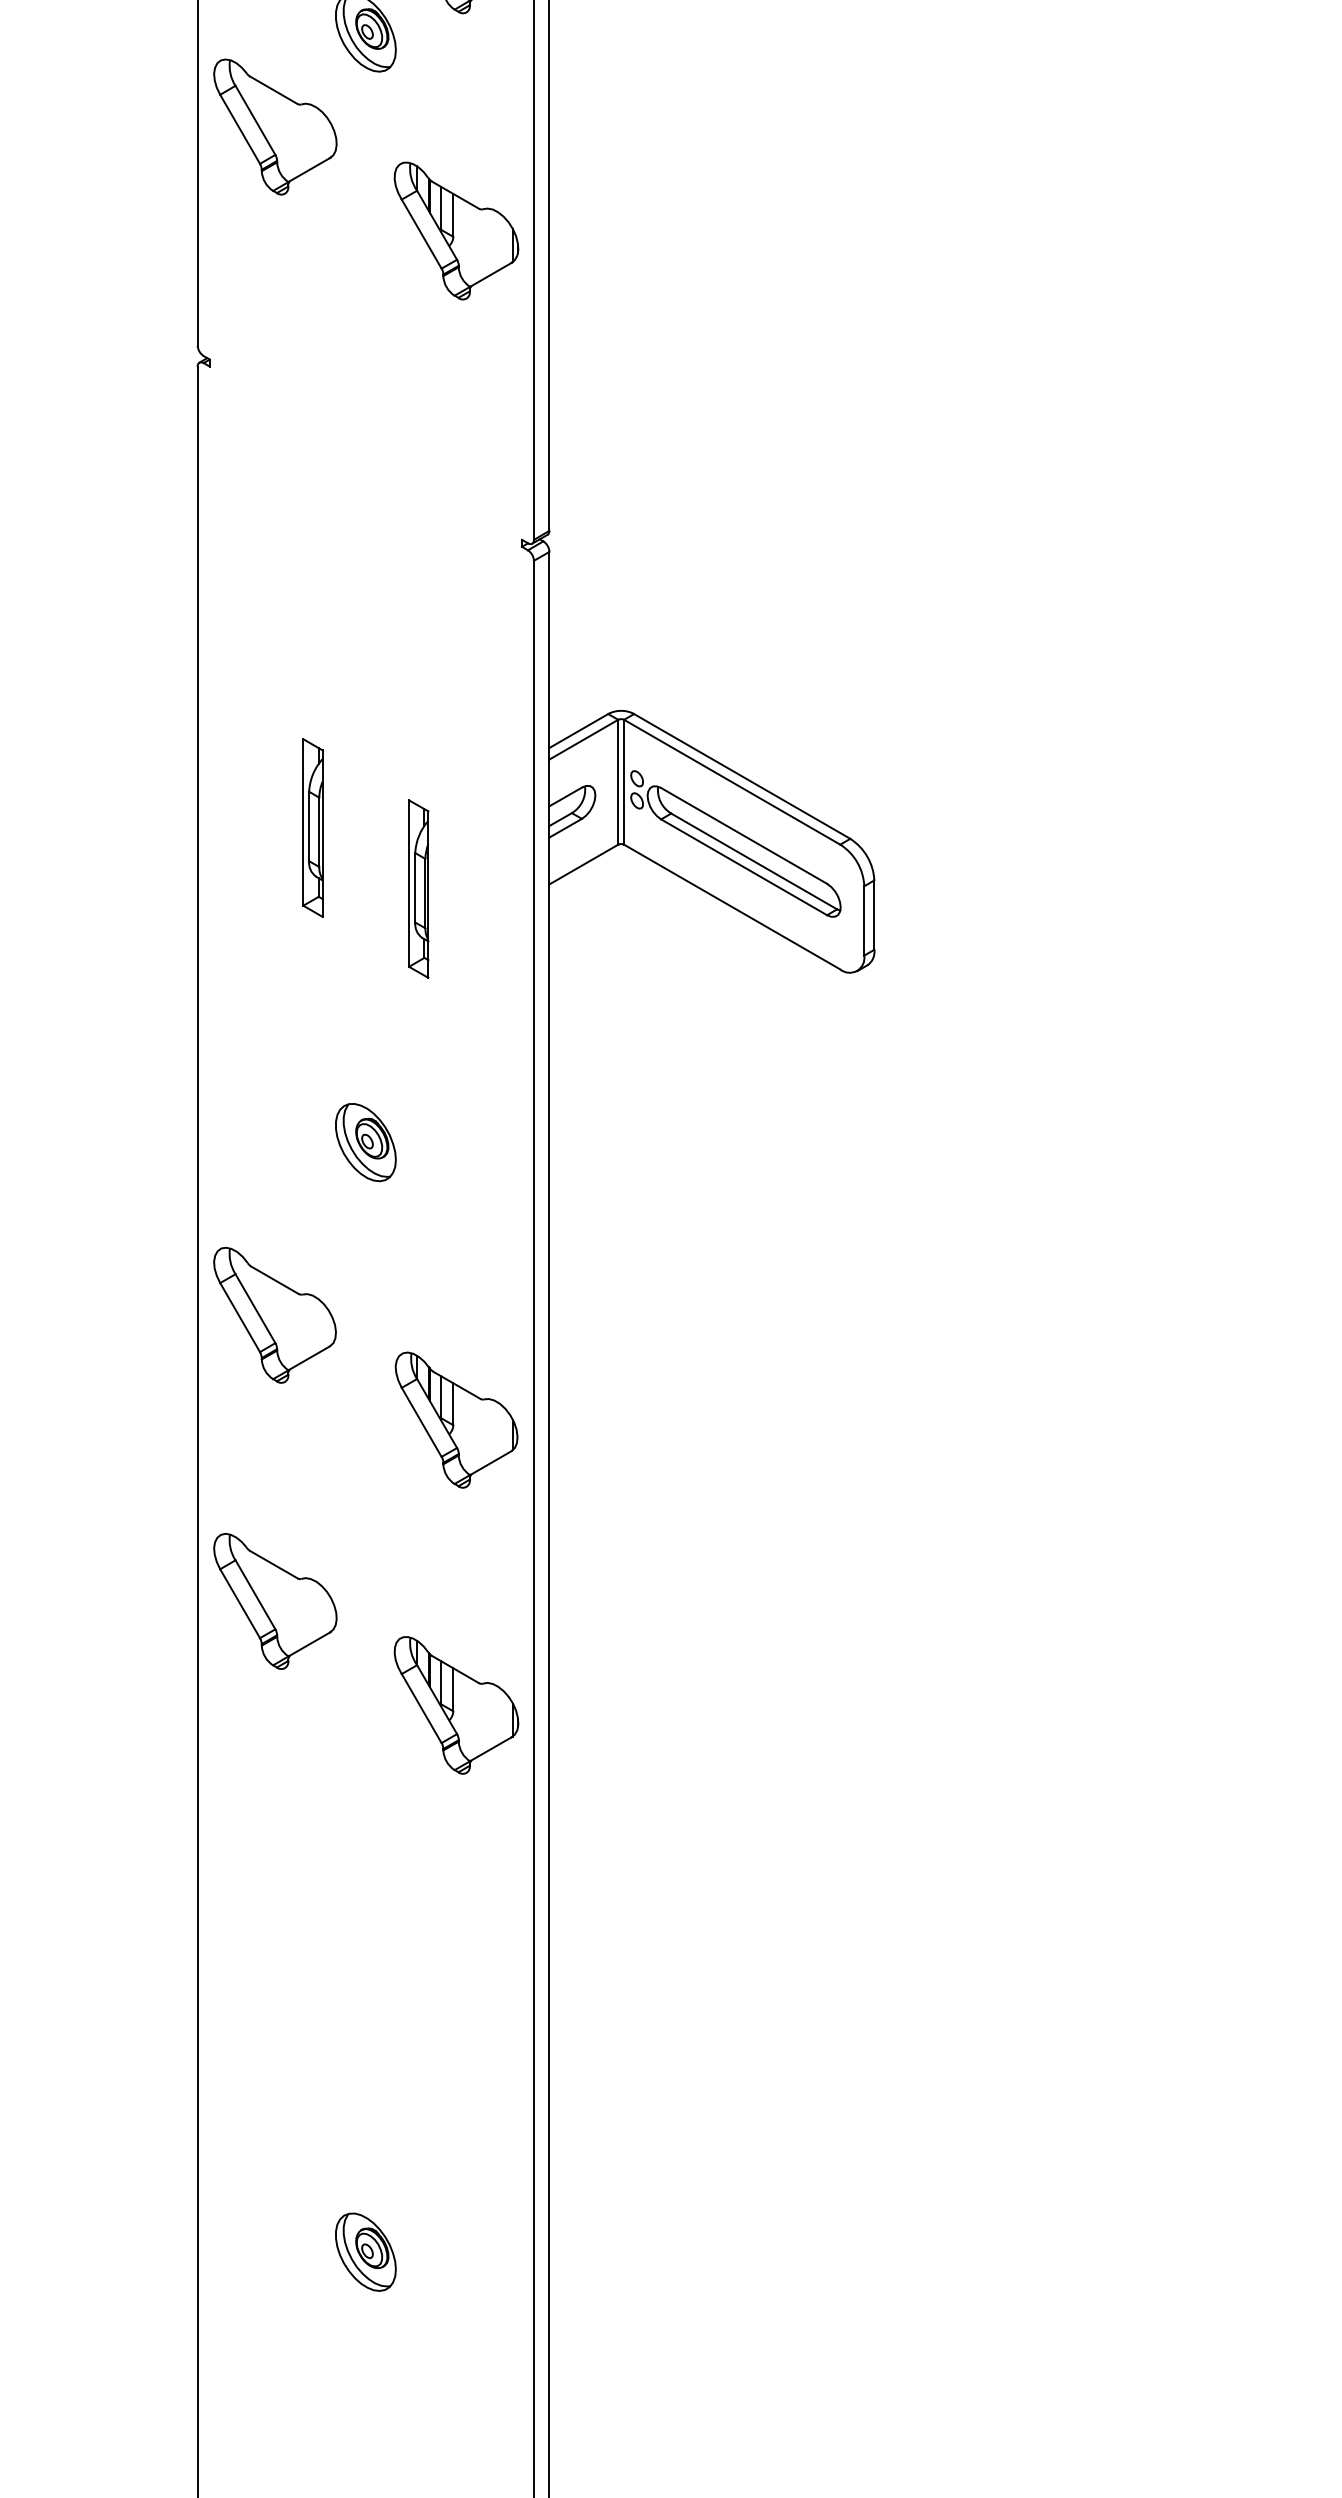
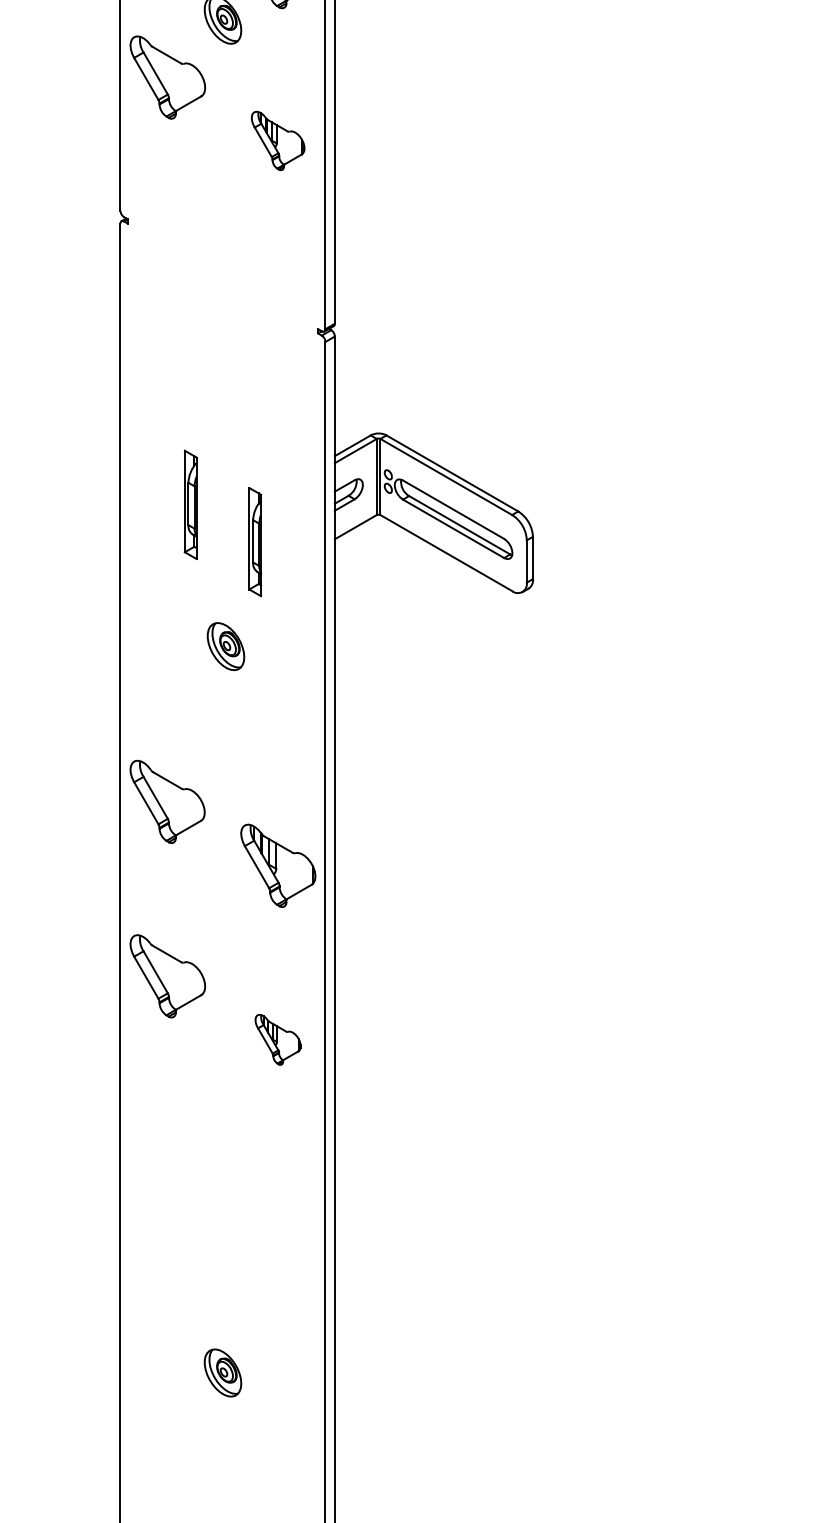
part: (455, 230) -> (277, 140), size x0.7
part: (365, 1142) -> (225, 646), moved
part: (455, 1705) -> (277, 1039), size x0.6

